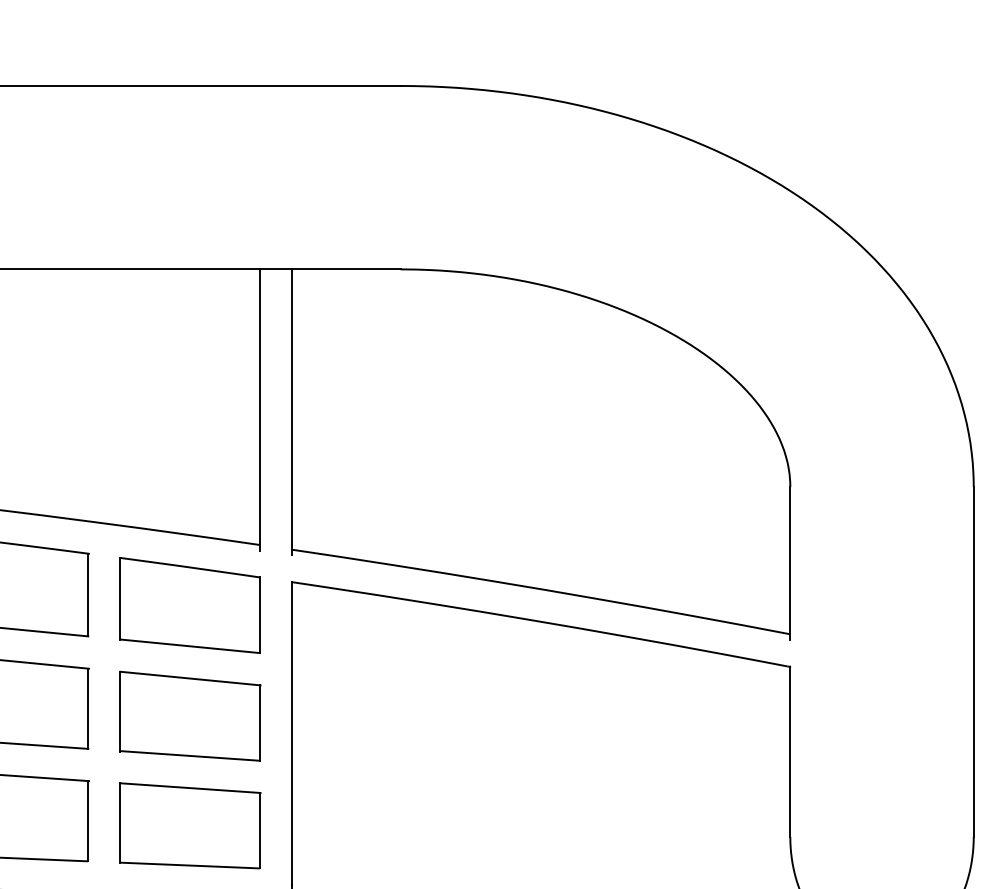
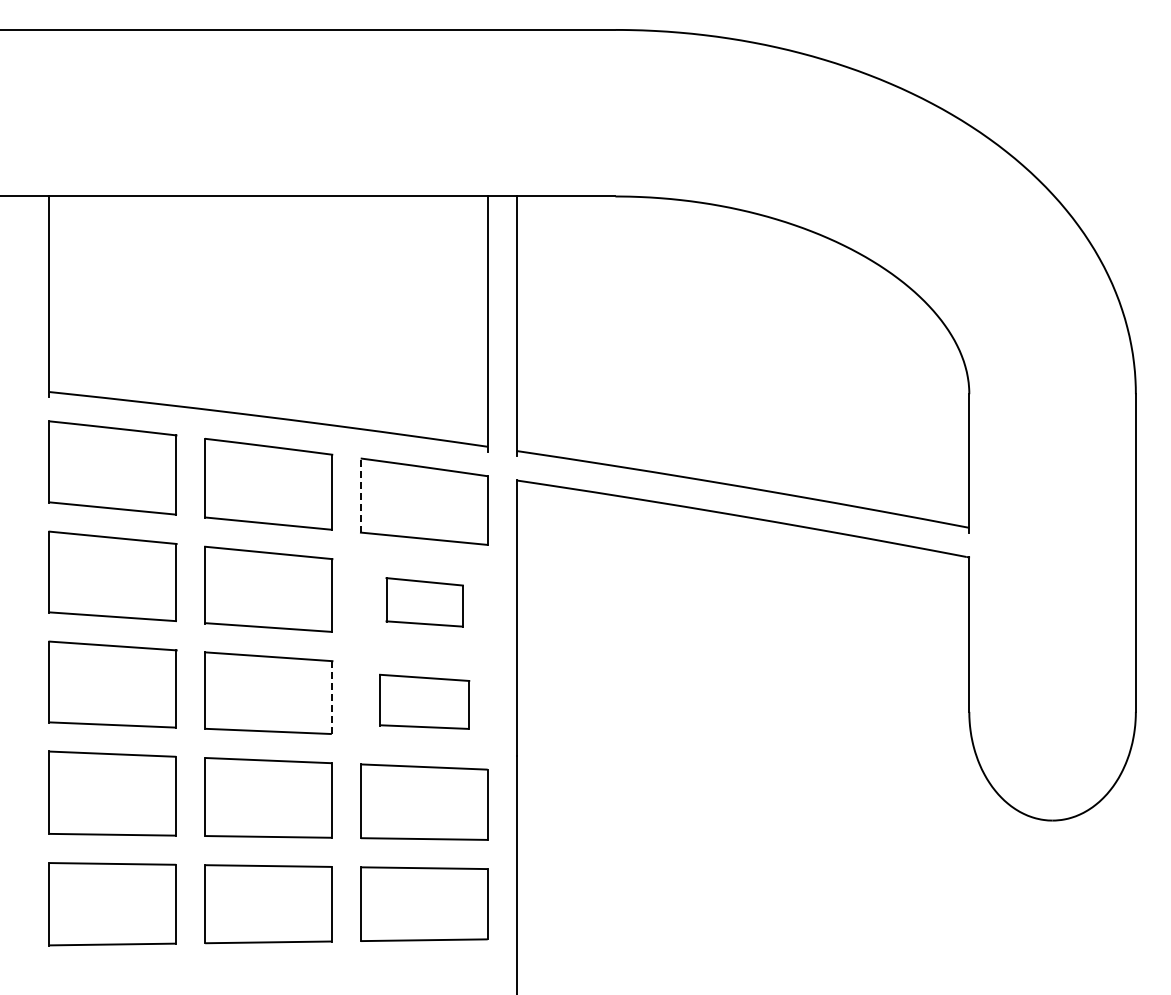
line: (119, 598) -> (360, 495), solid -> dashed
part: (190, 716) -> (424, 602), size x0.6
line: (87, 821) -> (331, 697), solid -> dashed
part: (190, 825) -> (424, 701), size x0.7

